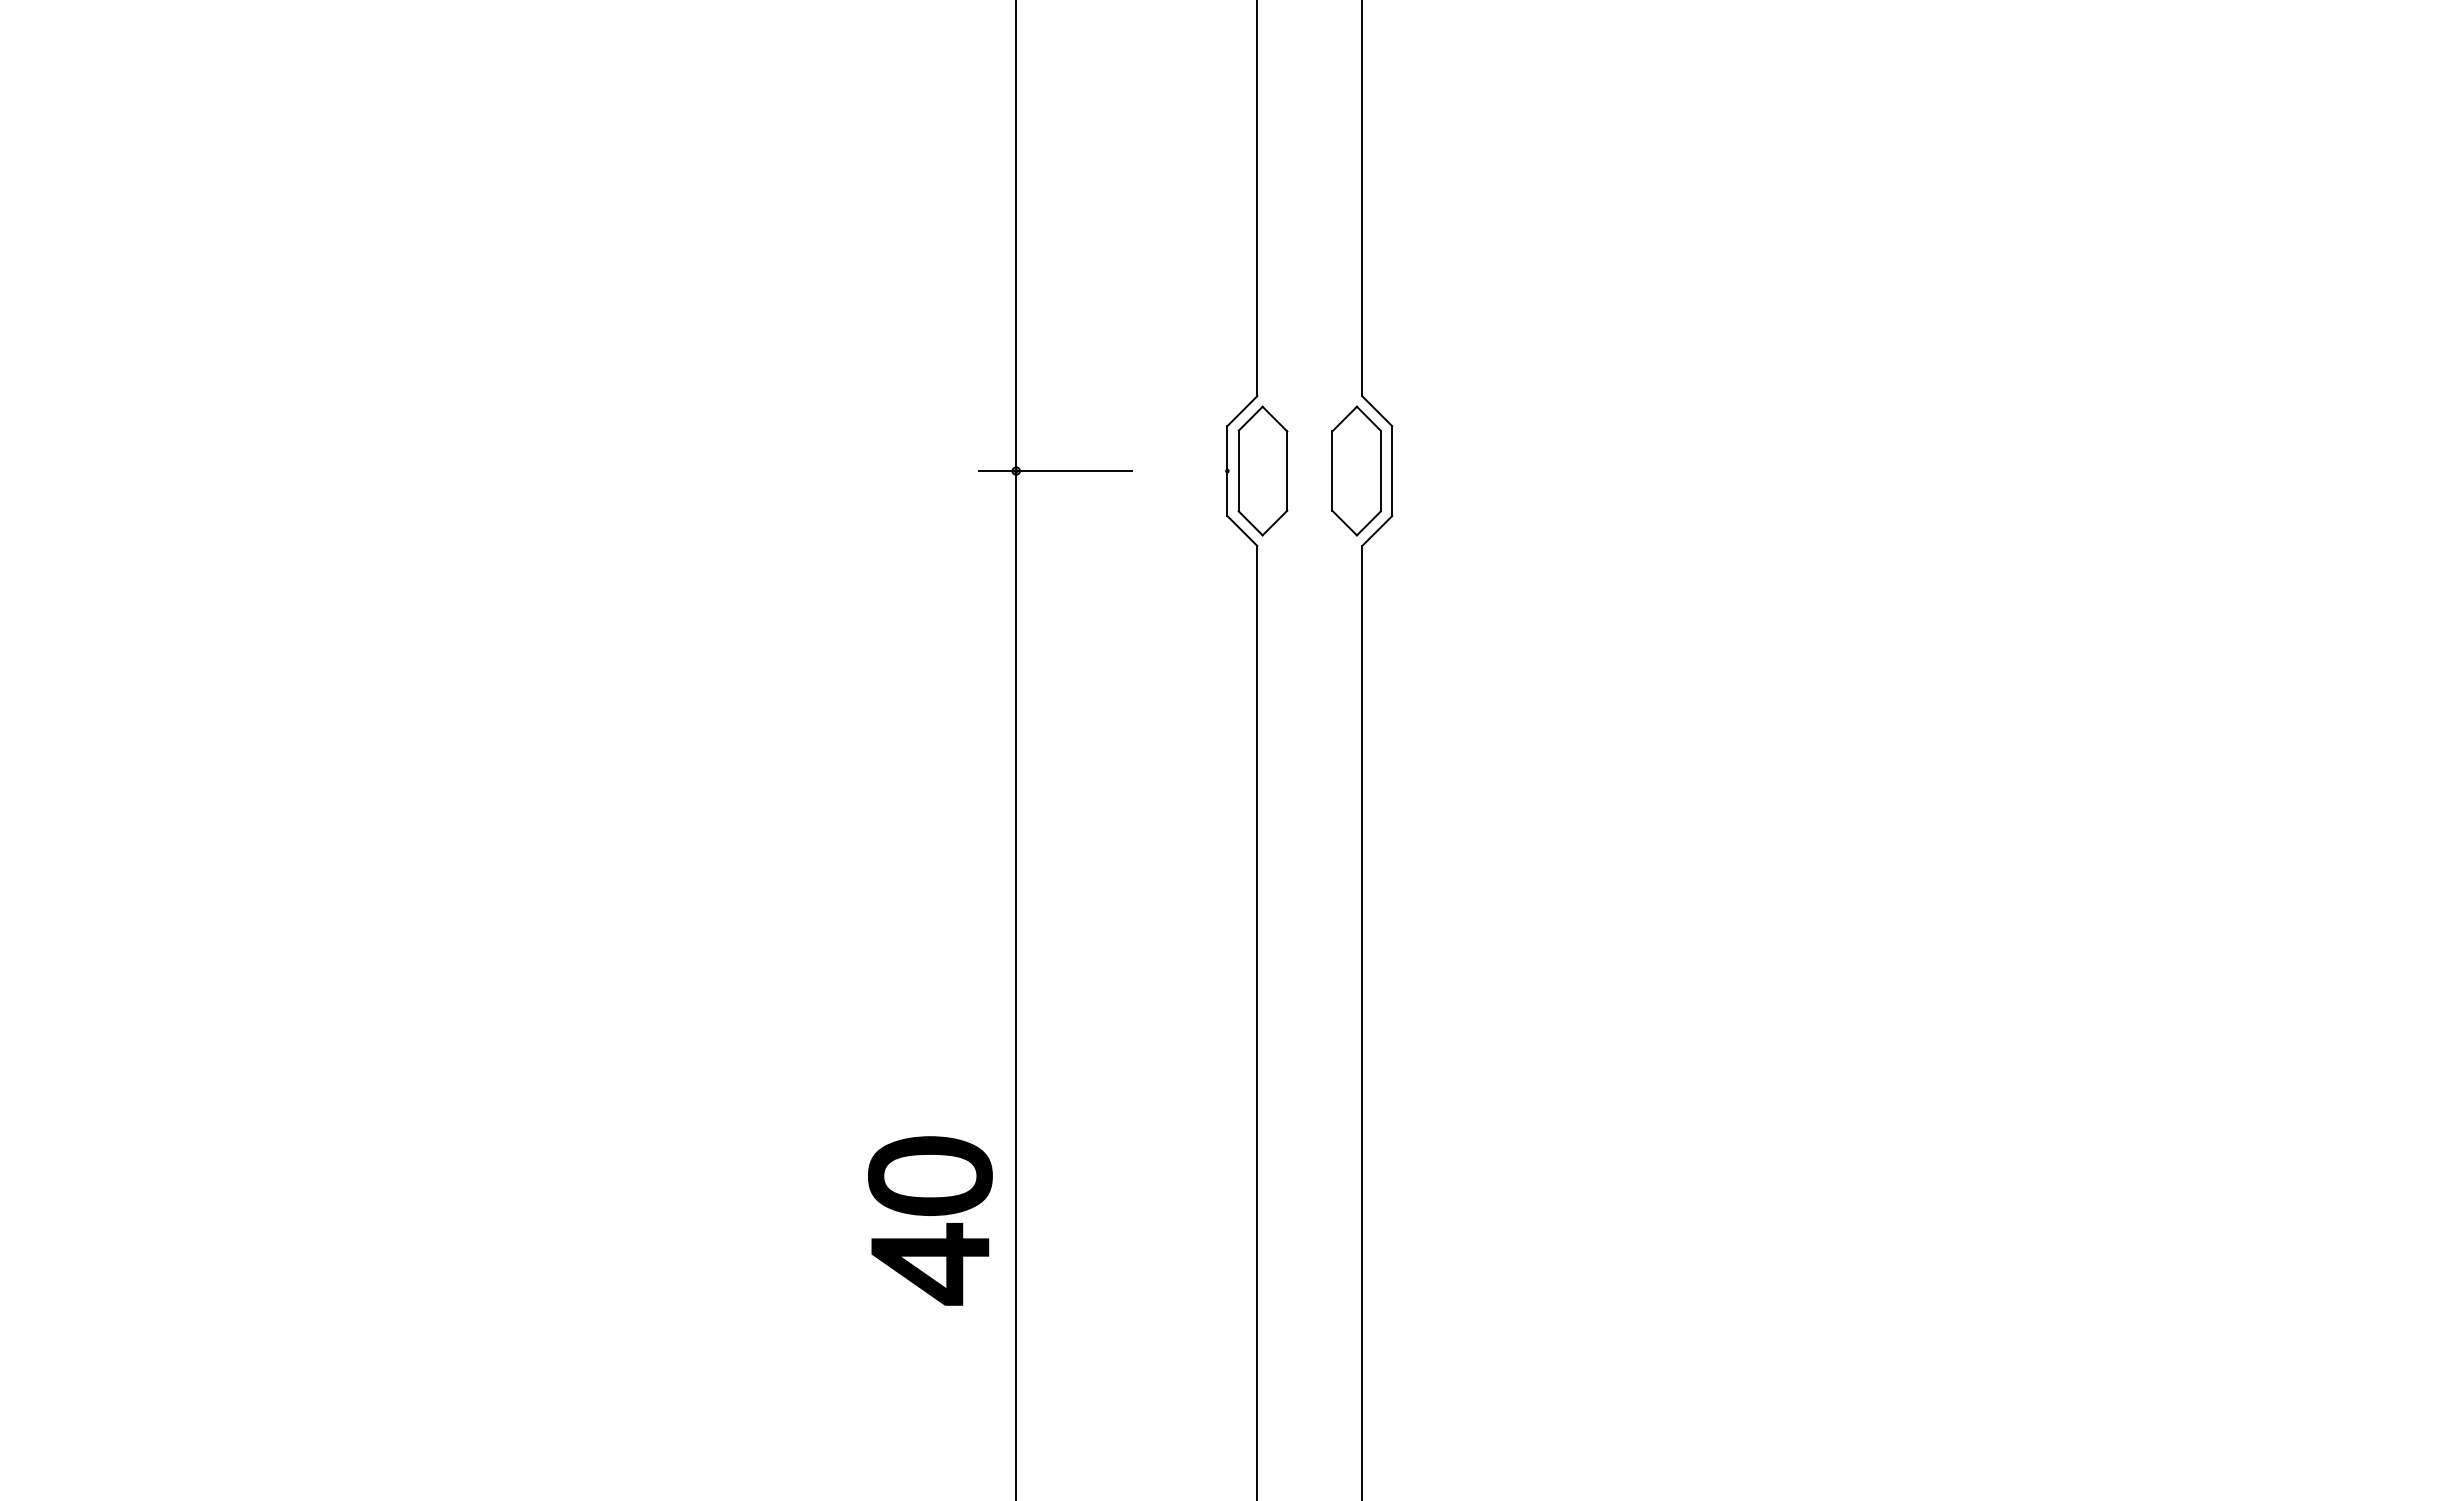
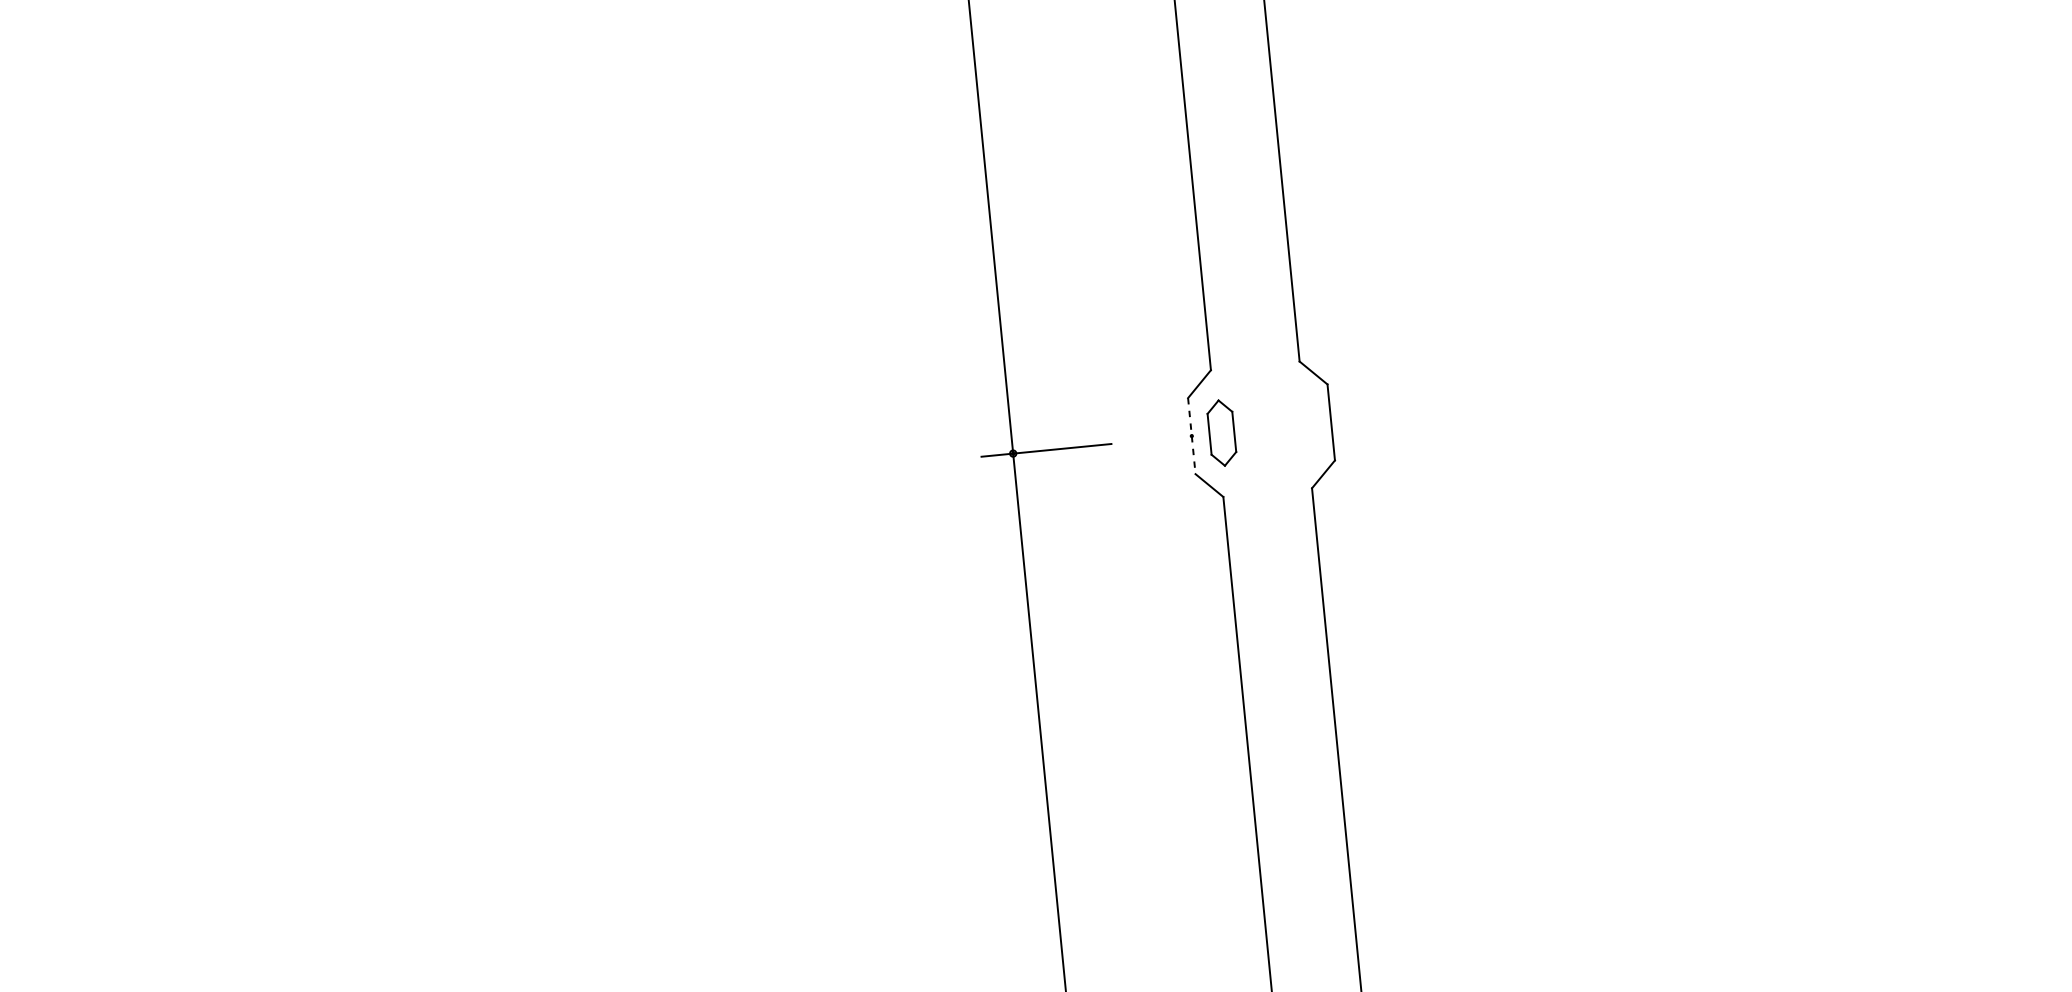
part: (1262, 470) -> (1221, 432), size x0.6
part: (1356, 470) -> (1300, 424), removed
line: (1227, 471) -> (1191, 436), solid -> dashed

